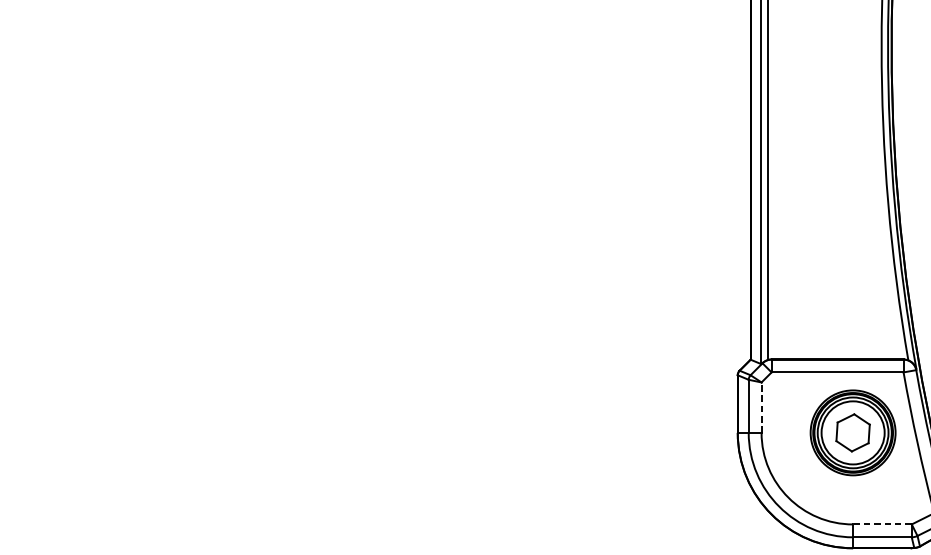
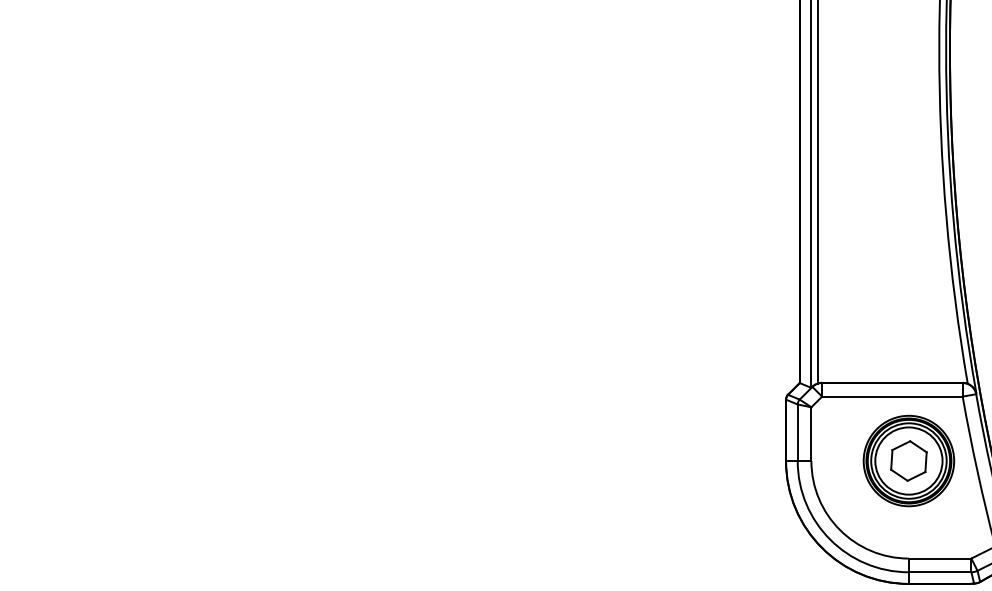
line: (761, 407) -> (811, 434), dashed -> solid
line: (881, 524) -> (939, 558), dashed -> solid

